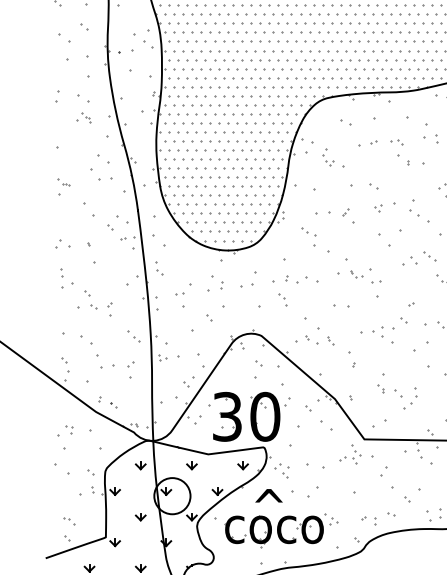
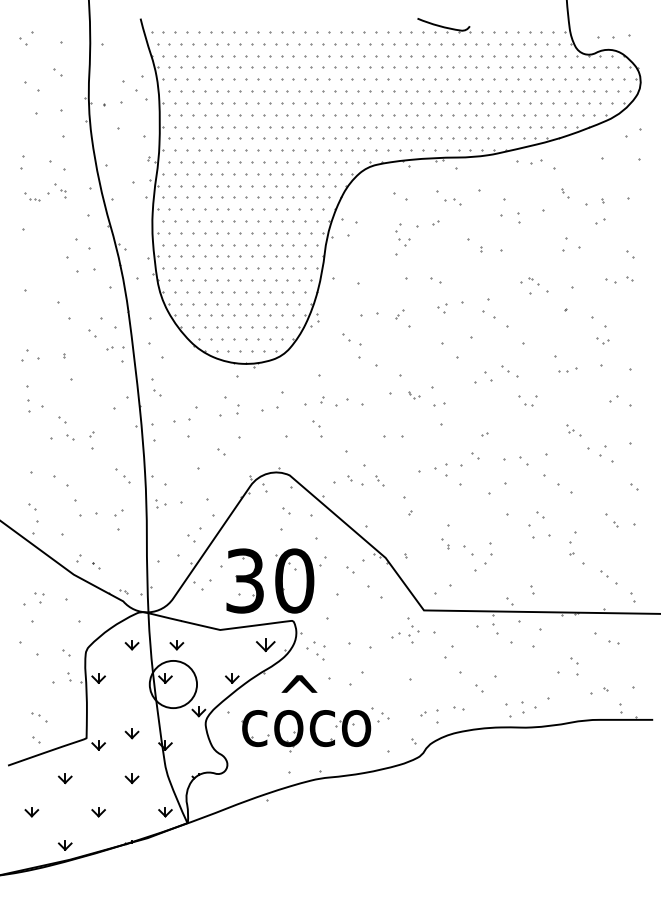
part: (396, 142) -> (452, 201), moved
part: (328, 157) -> (402, 234), moved
part: (64, 182) -> (32, 196), moved
part: (61, 272) -> (28, 392), size x1.6
part: (356, 274) -> (413, 395), size x0.7
part: (179, 293) -> (182, 420), size x1.6
part: (191, 466) -> (176, 645), moved
part: (242, 466) -> (265, 645), size x1.4
part: (140, 516) -> (131, 733), moved
part: (375, 521) -> (438, 717), size x1.6

